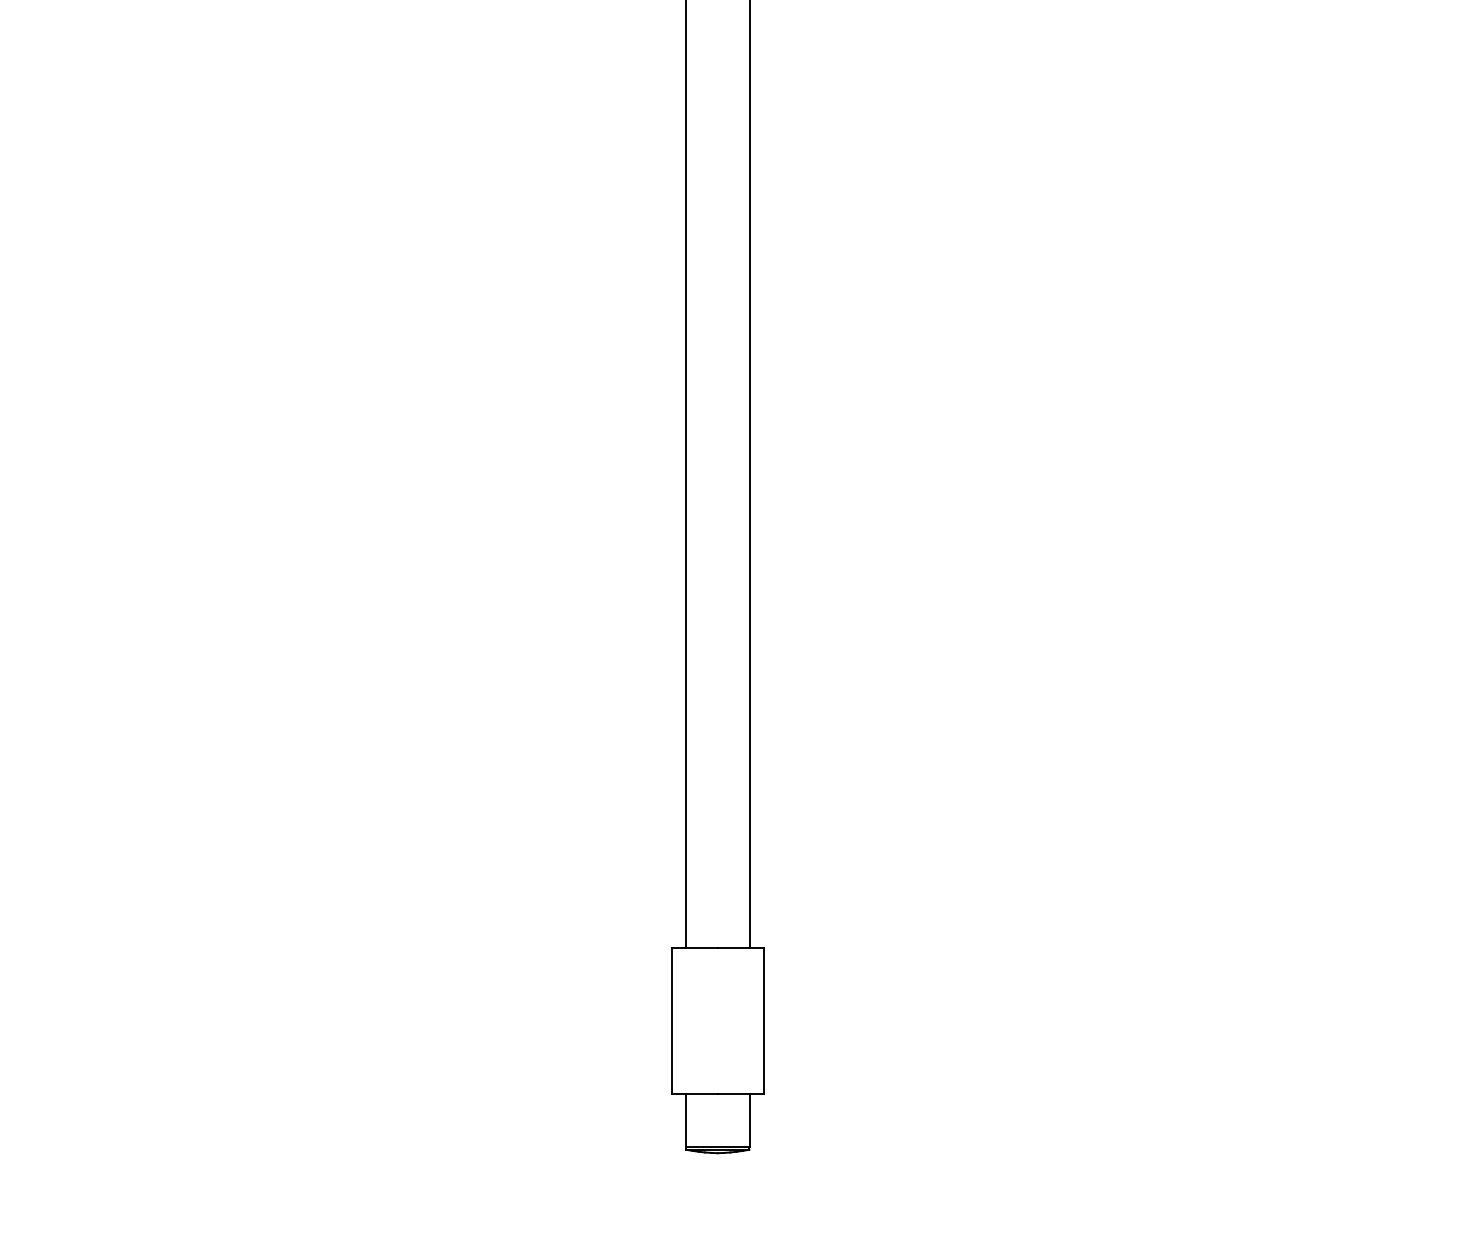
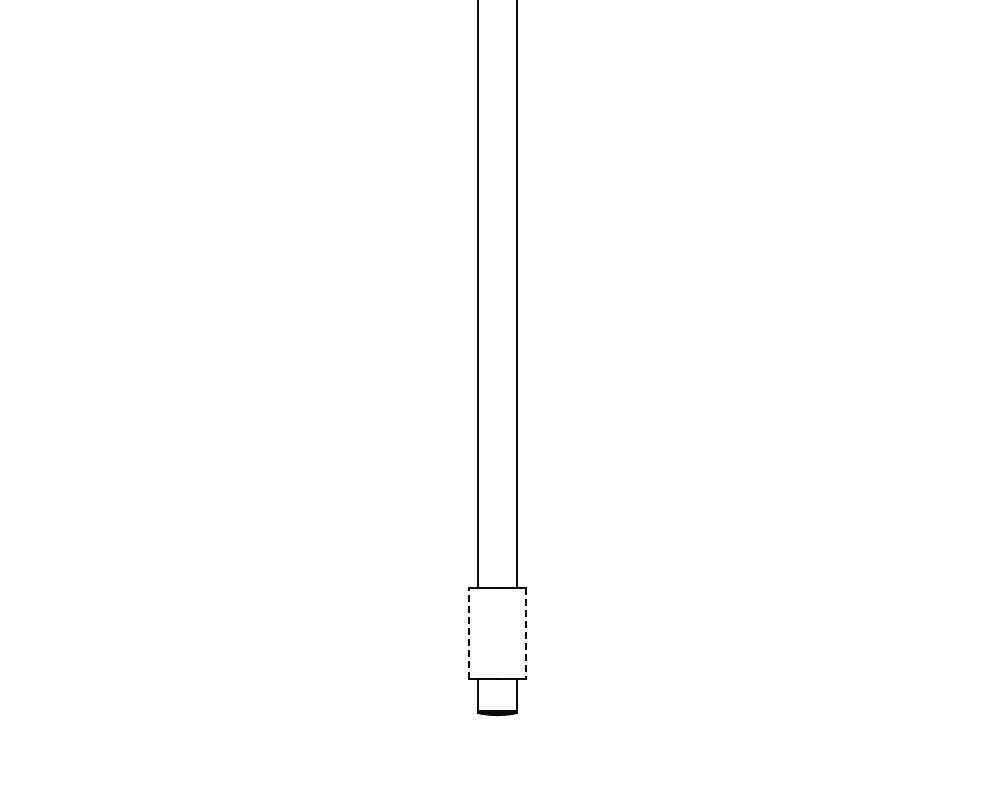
line: (670, 1019) -> (468, 632), solid -> dashed
line: (764, 1021) -> (526, 633), solid -> dashed

